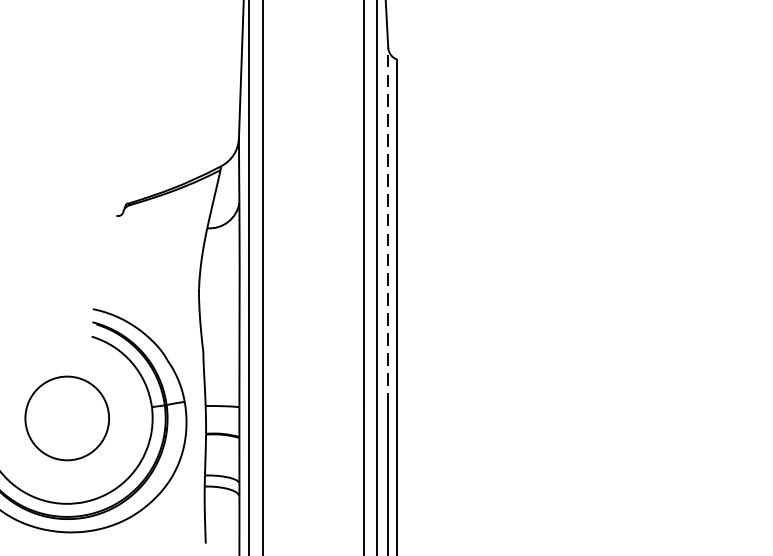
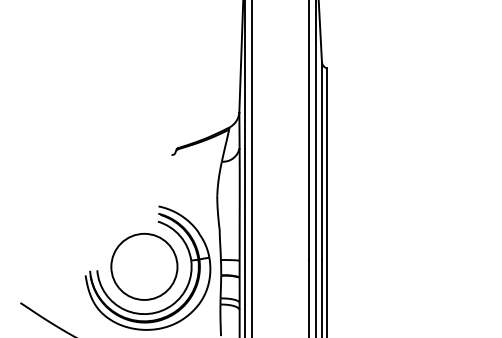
line: (387, 226) -> (321, 160), dashed -> solid
circle: (67, 417) -> (144, 266), size x1.43

